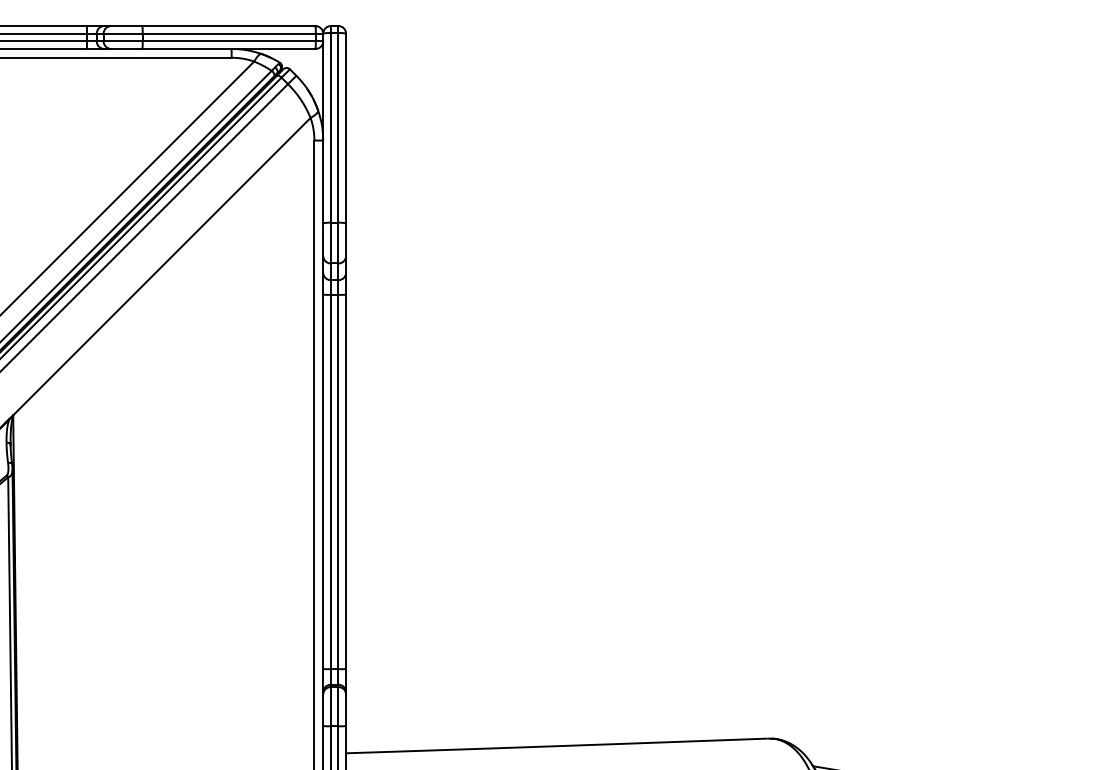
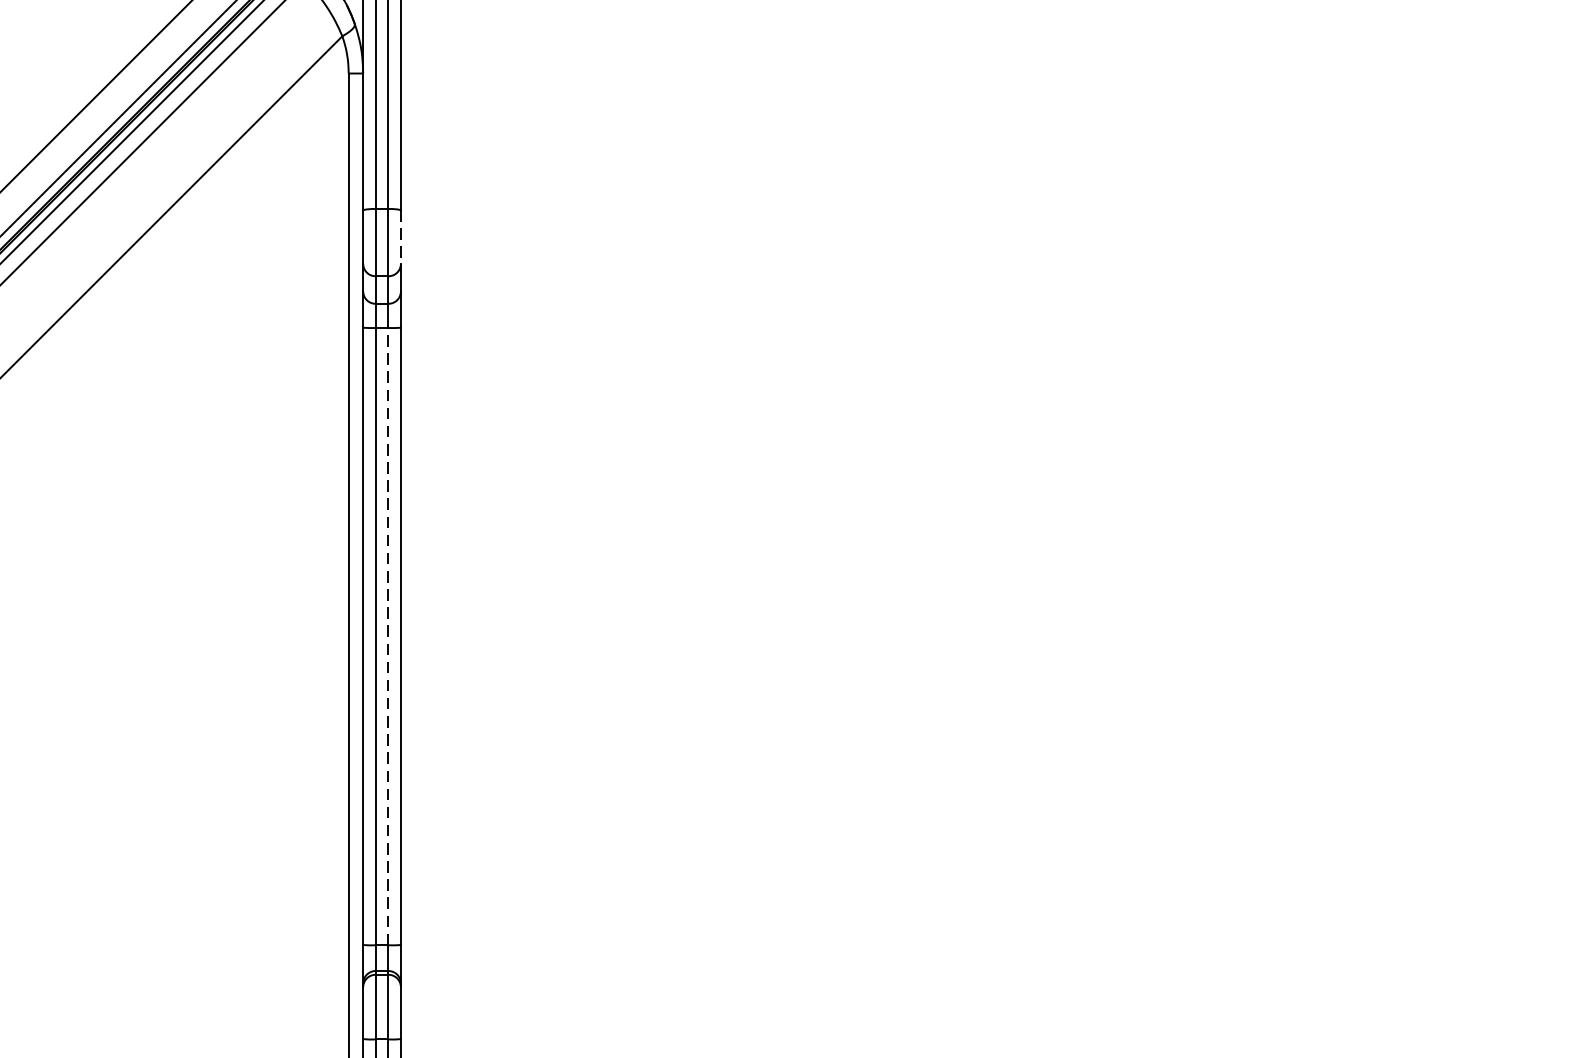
line: (346, 240) -> (401, 238), solid -> dashed
line: (338, 481) -> (388, 635), solid -> dashed

